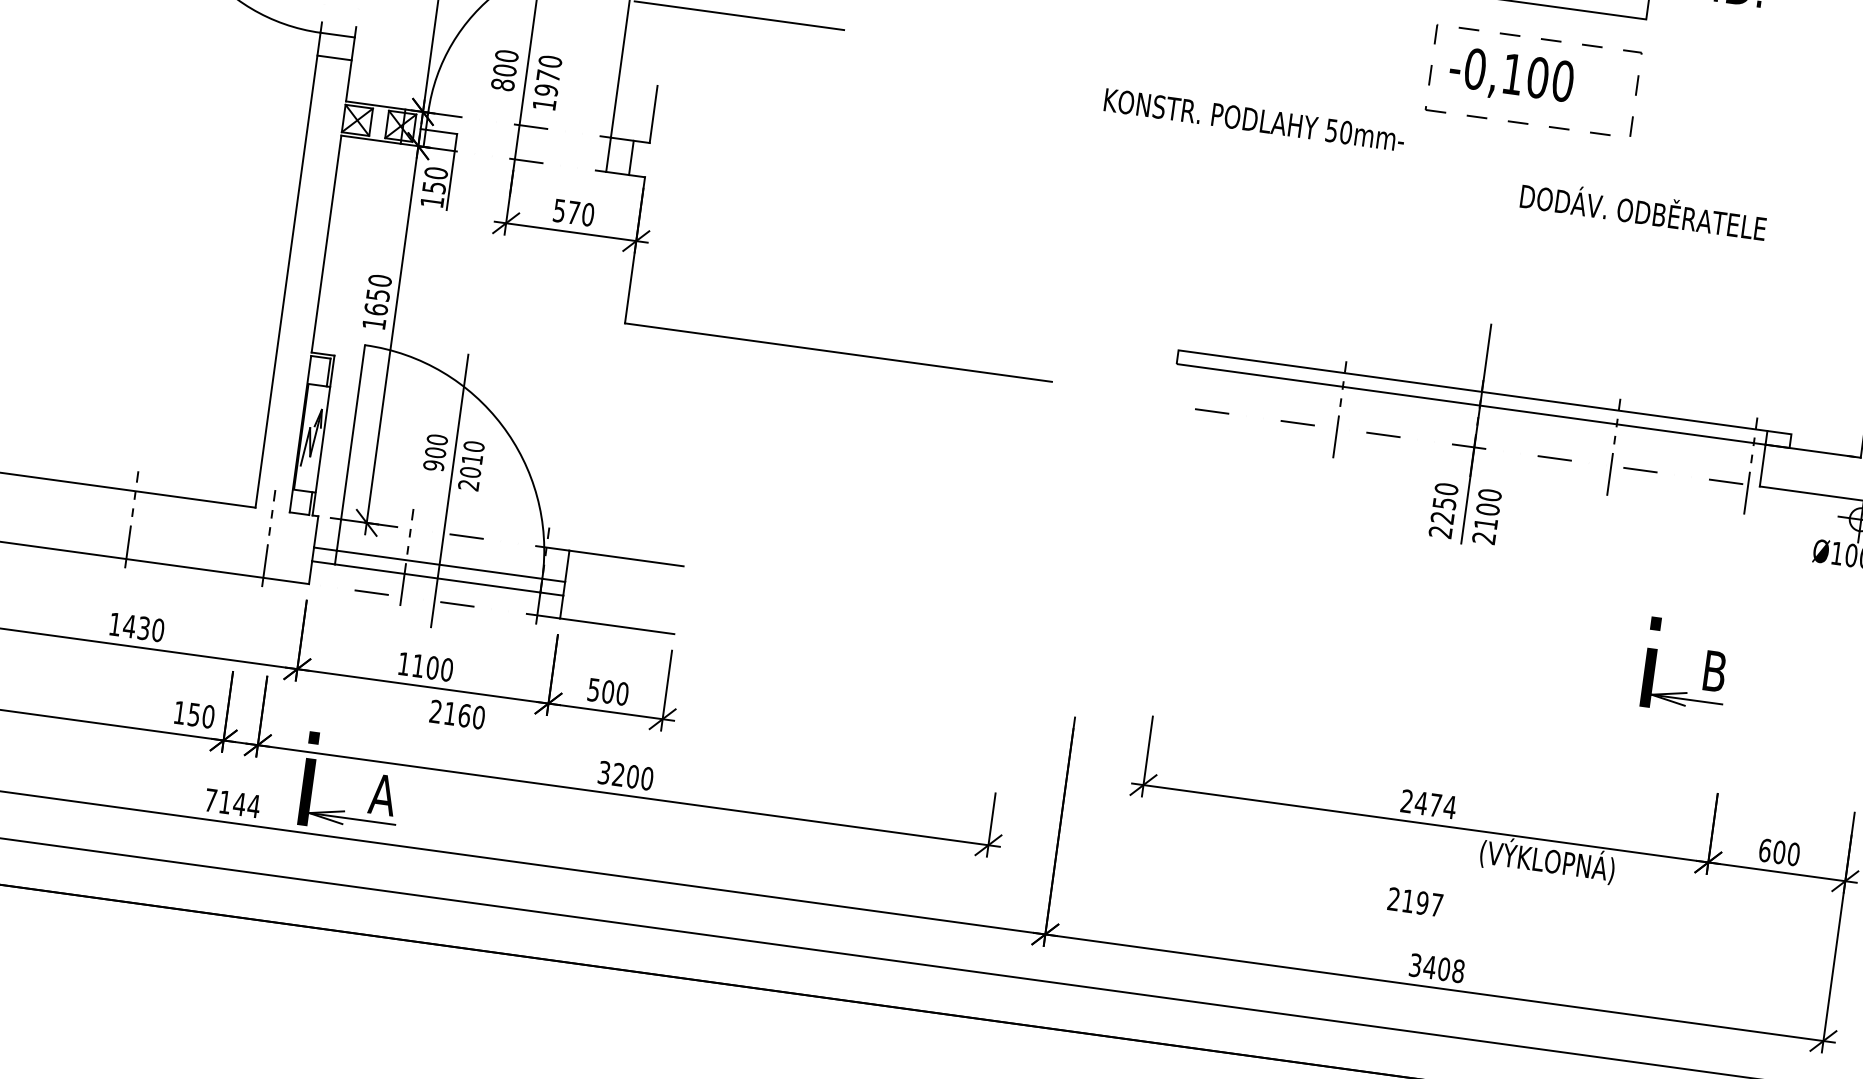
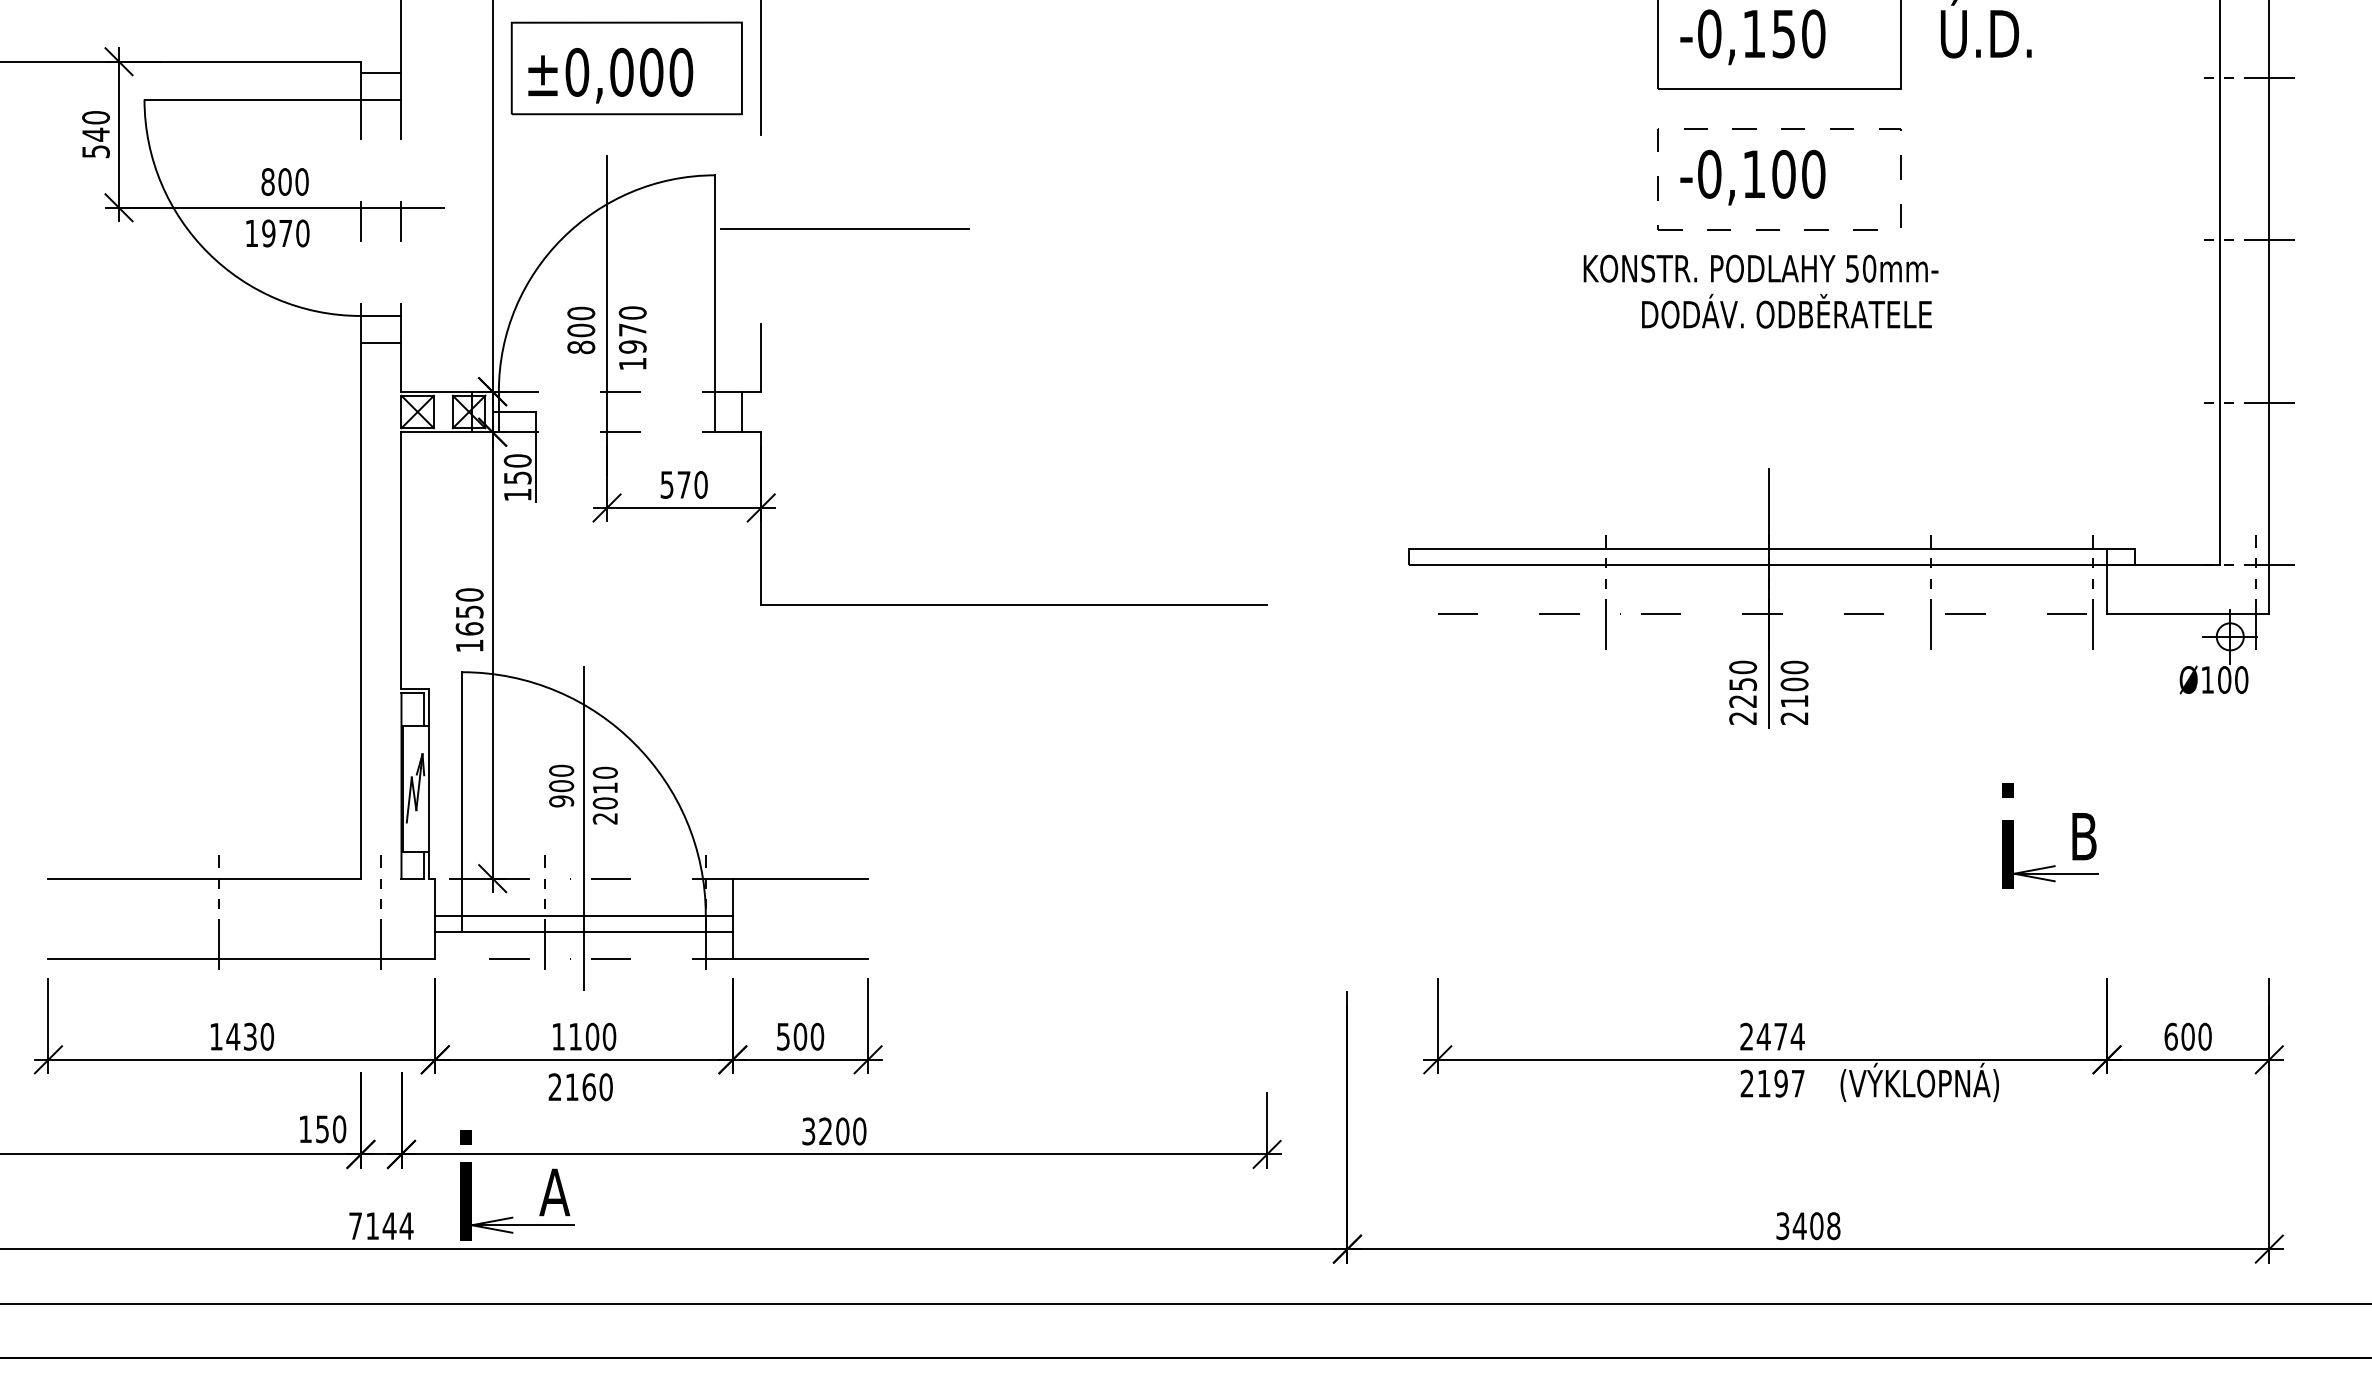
text: (1254, 119) -> (1760, 268), moved
text: (1643, 209) -> (1786, 310), moved
text: (457, 714) -> (580, 1087), moved
text: (1415, 902) -> (1772, 1083), moved

